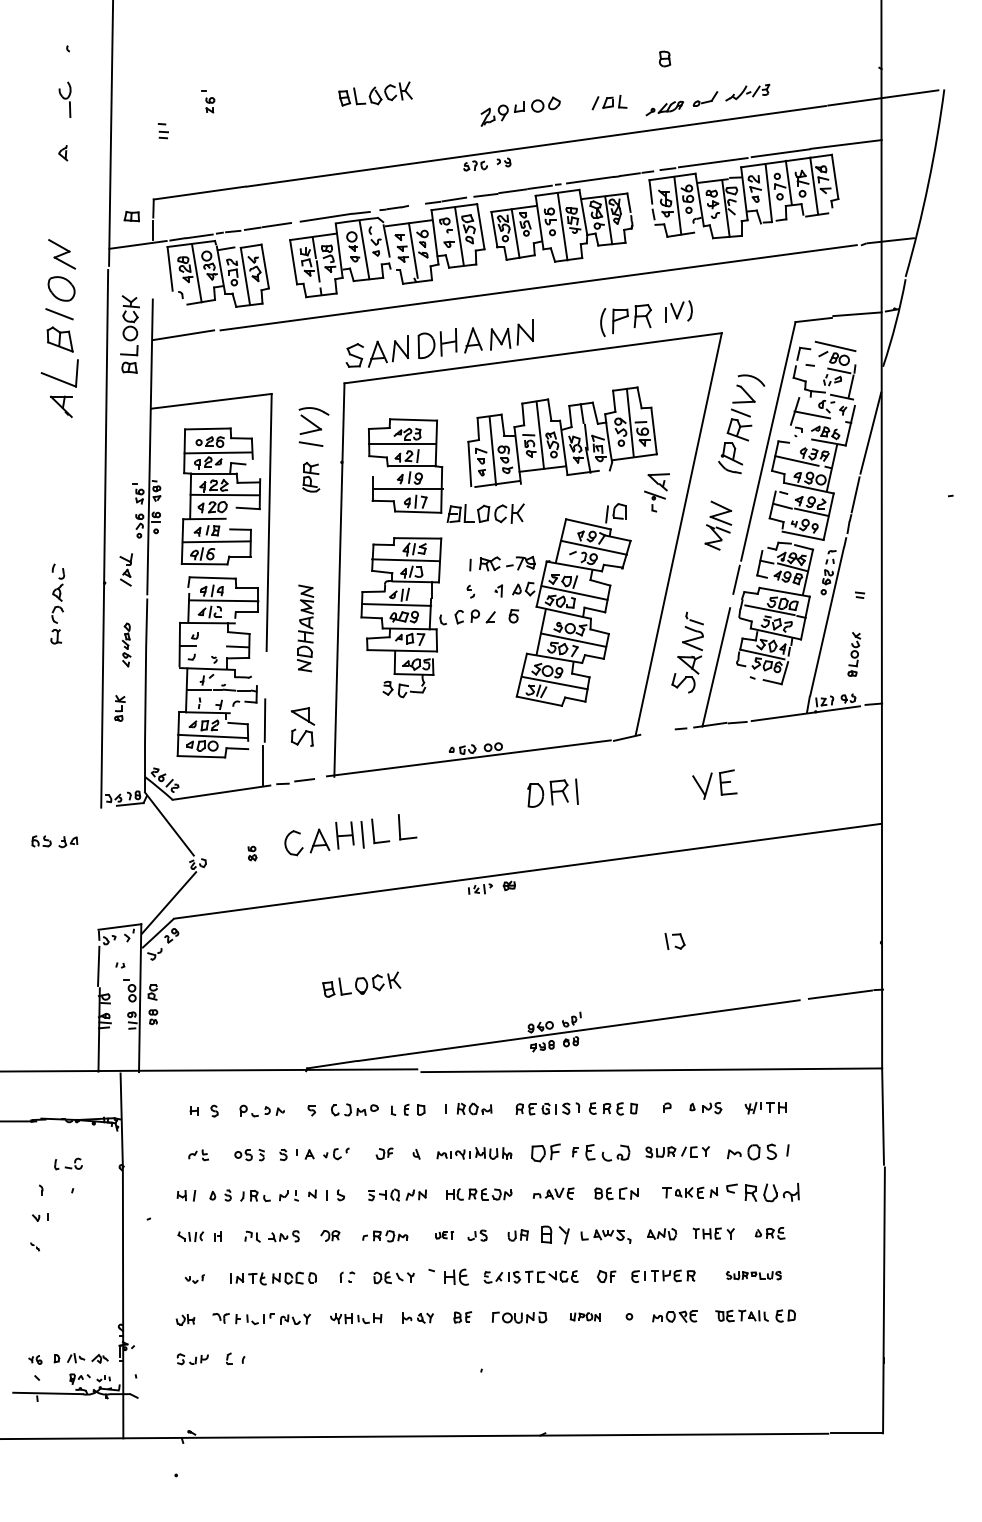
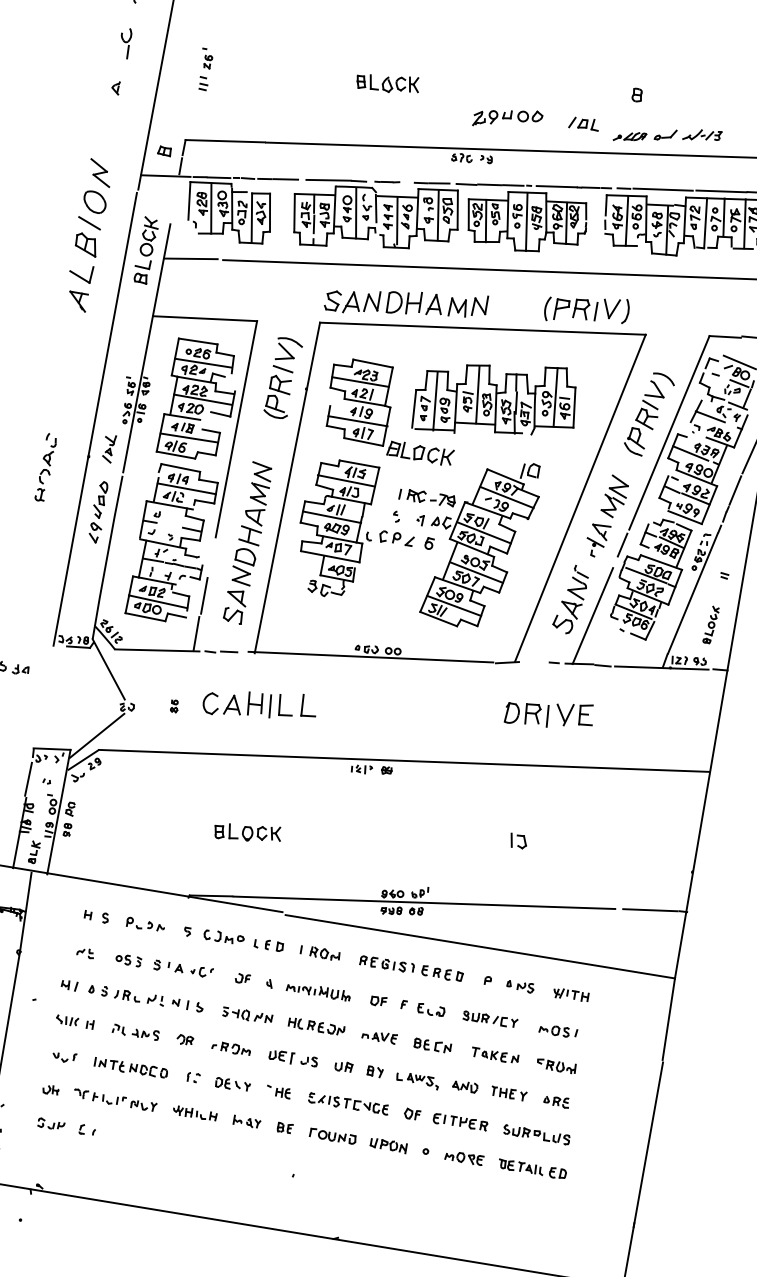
part: (208, 101) -> (207, 58), moved
part: (678, 311) -> (612, 310), size x1.43
part: (59, 373) -> (80, 273), size x0.71
part: (310, 477) -> (277, 397), size x1.67
part: (656, 492) -> (597, 540), moved
part: (305, 628) -> (251, 523), size x1.67
part: (126, 644) -> (98, 511), size x1.67
part: (119, 708) -> (34, 852), moved
part: (552, 792) -> (526, 713), moved
part: (757, 1151) -> (557, 1030), size x0.71
part: (545, 1152) -> (378, 1000), size x0.62
part: (607, 1152) -> (431, 1009), size x0.71
part: (762, 1192) -> (556, 1065), size x0.62
part: (555, 1234) -> (375, 1071), size x0.62
part: (444, 1235) -> (281, 1056), size x1.67
part: (753, 1275) -> (536, 1134), size x1.43
part: (447, 1277) -> (278, 1092), size x0.71
part: (194, 1278) -> (64, 1056), size x1.43
part: (584, 1316) -> (388, 1144), size x1.43

